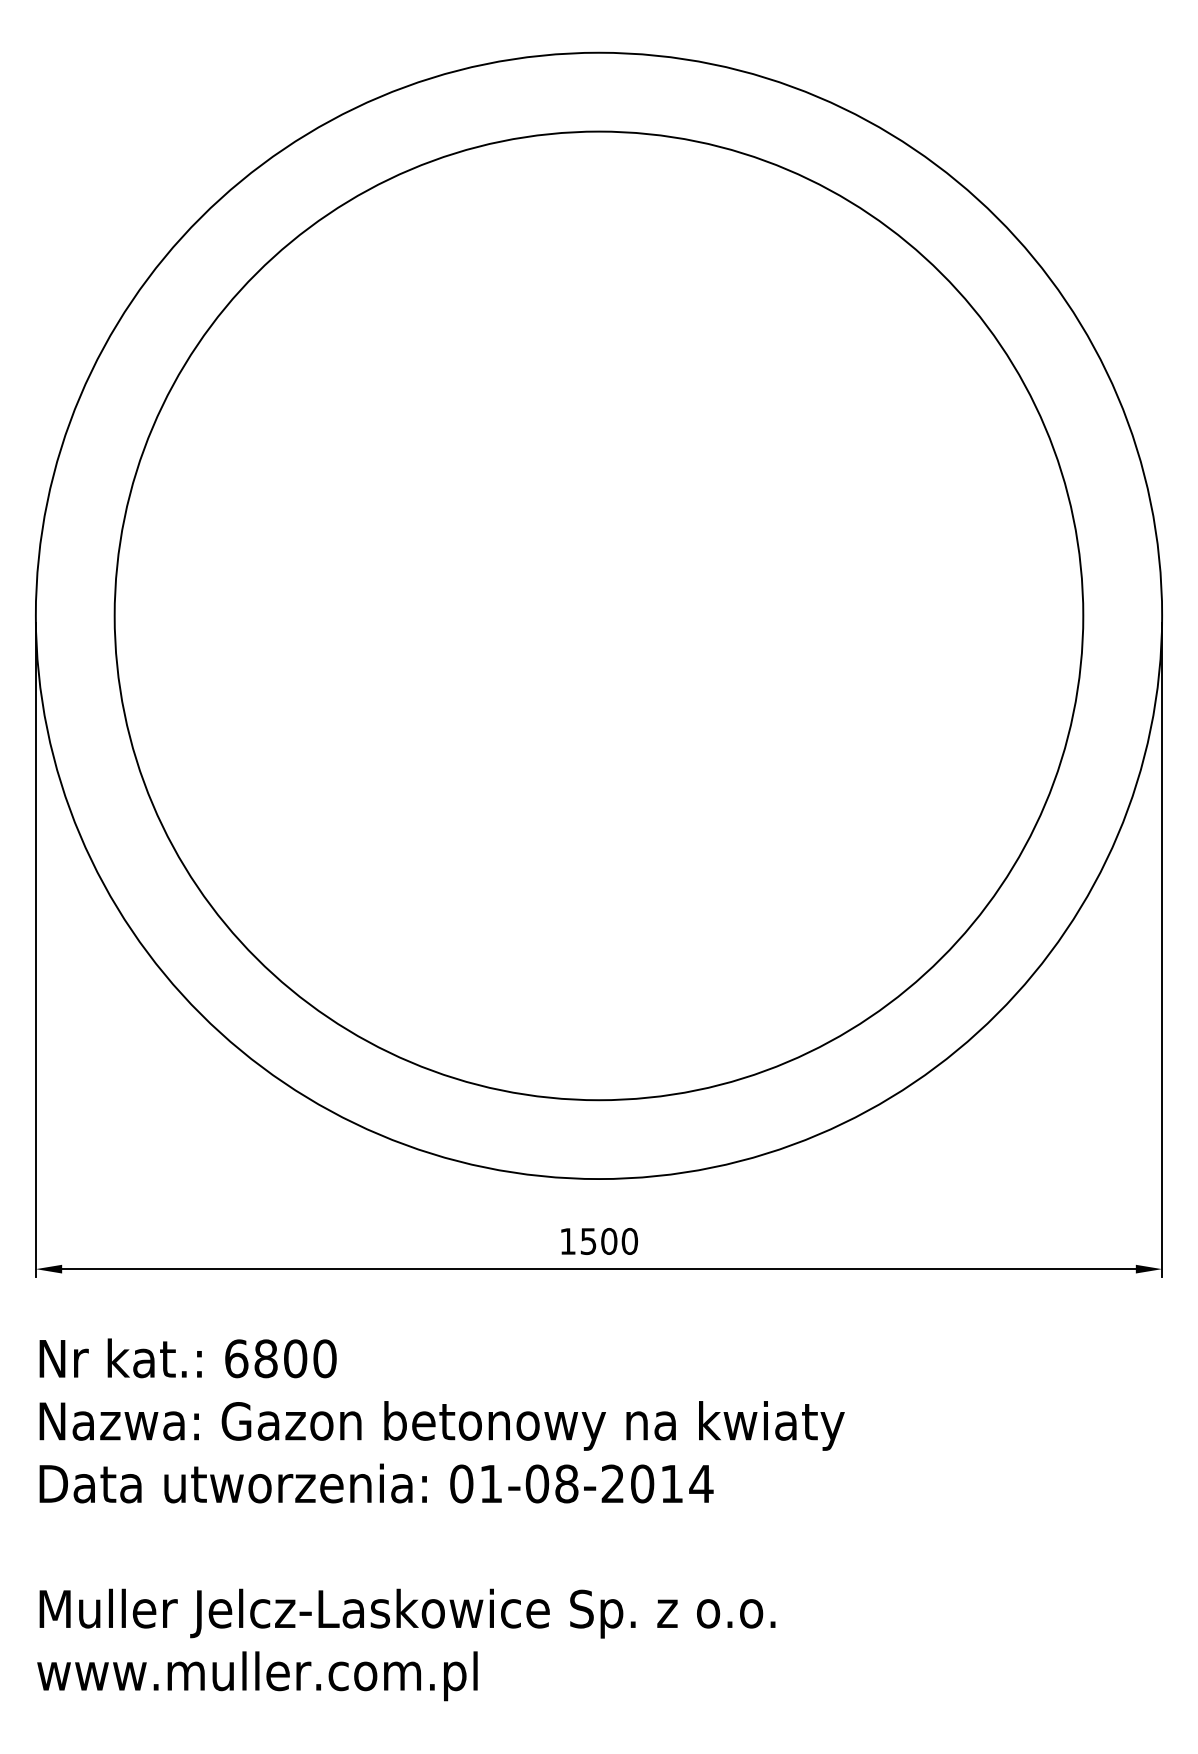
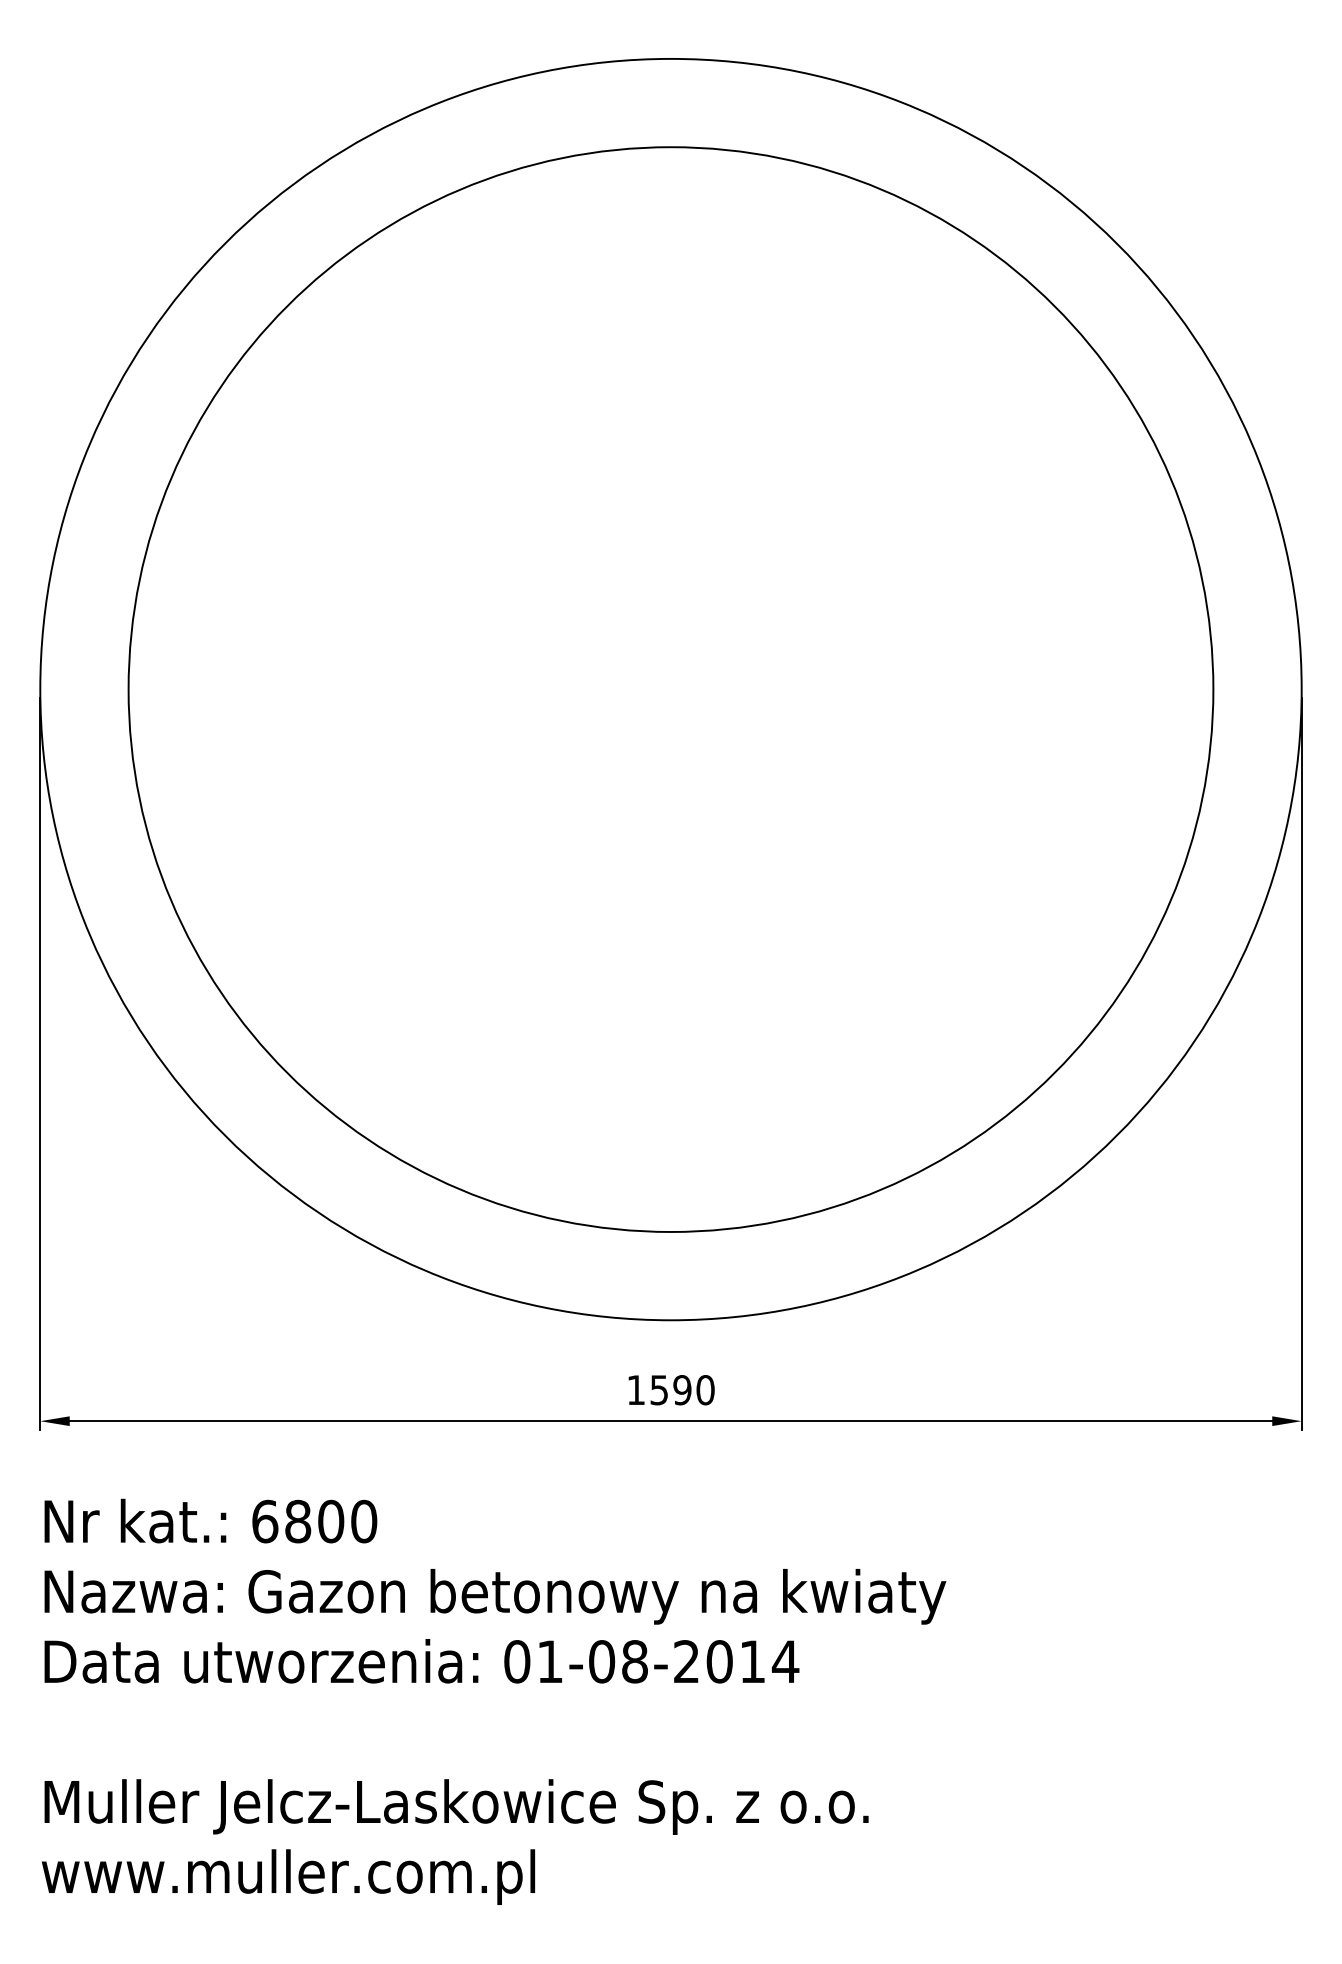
text: (609, 1241) -> (682, 1390), 1500 -> 1590

